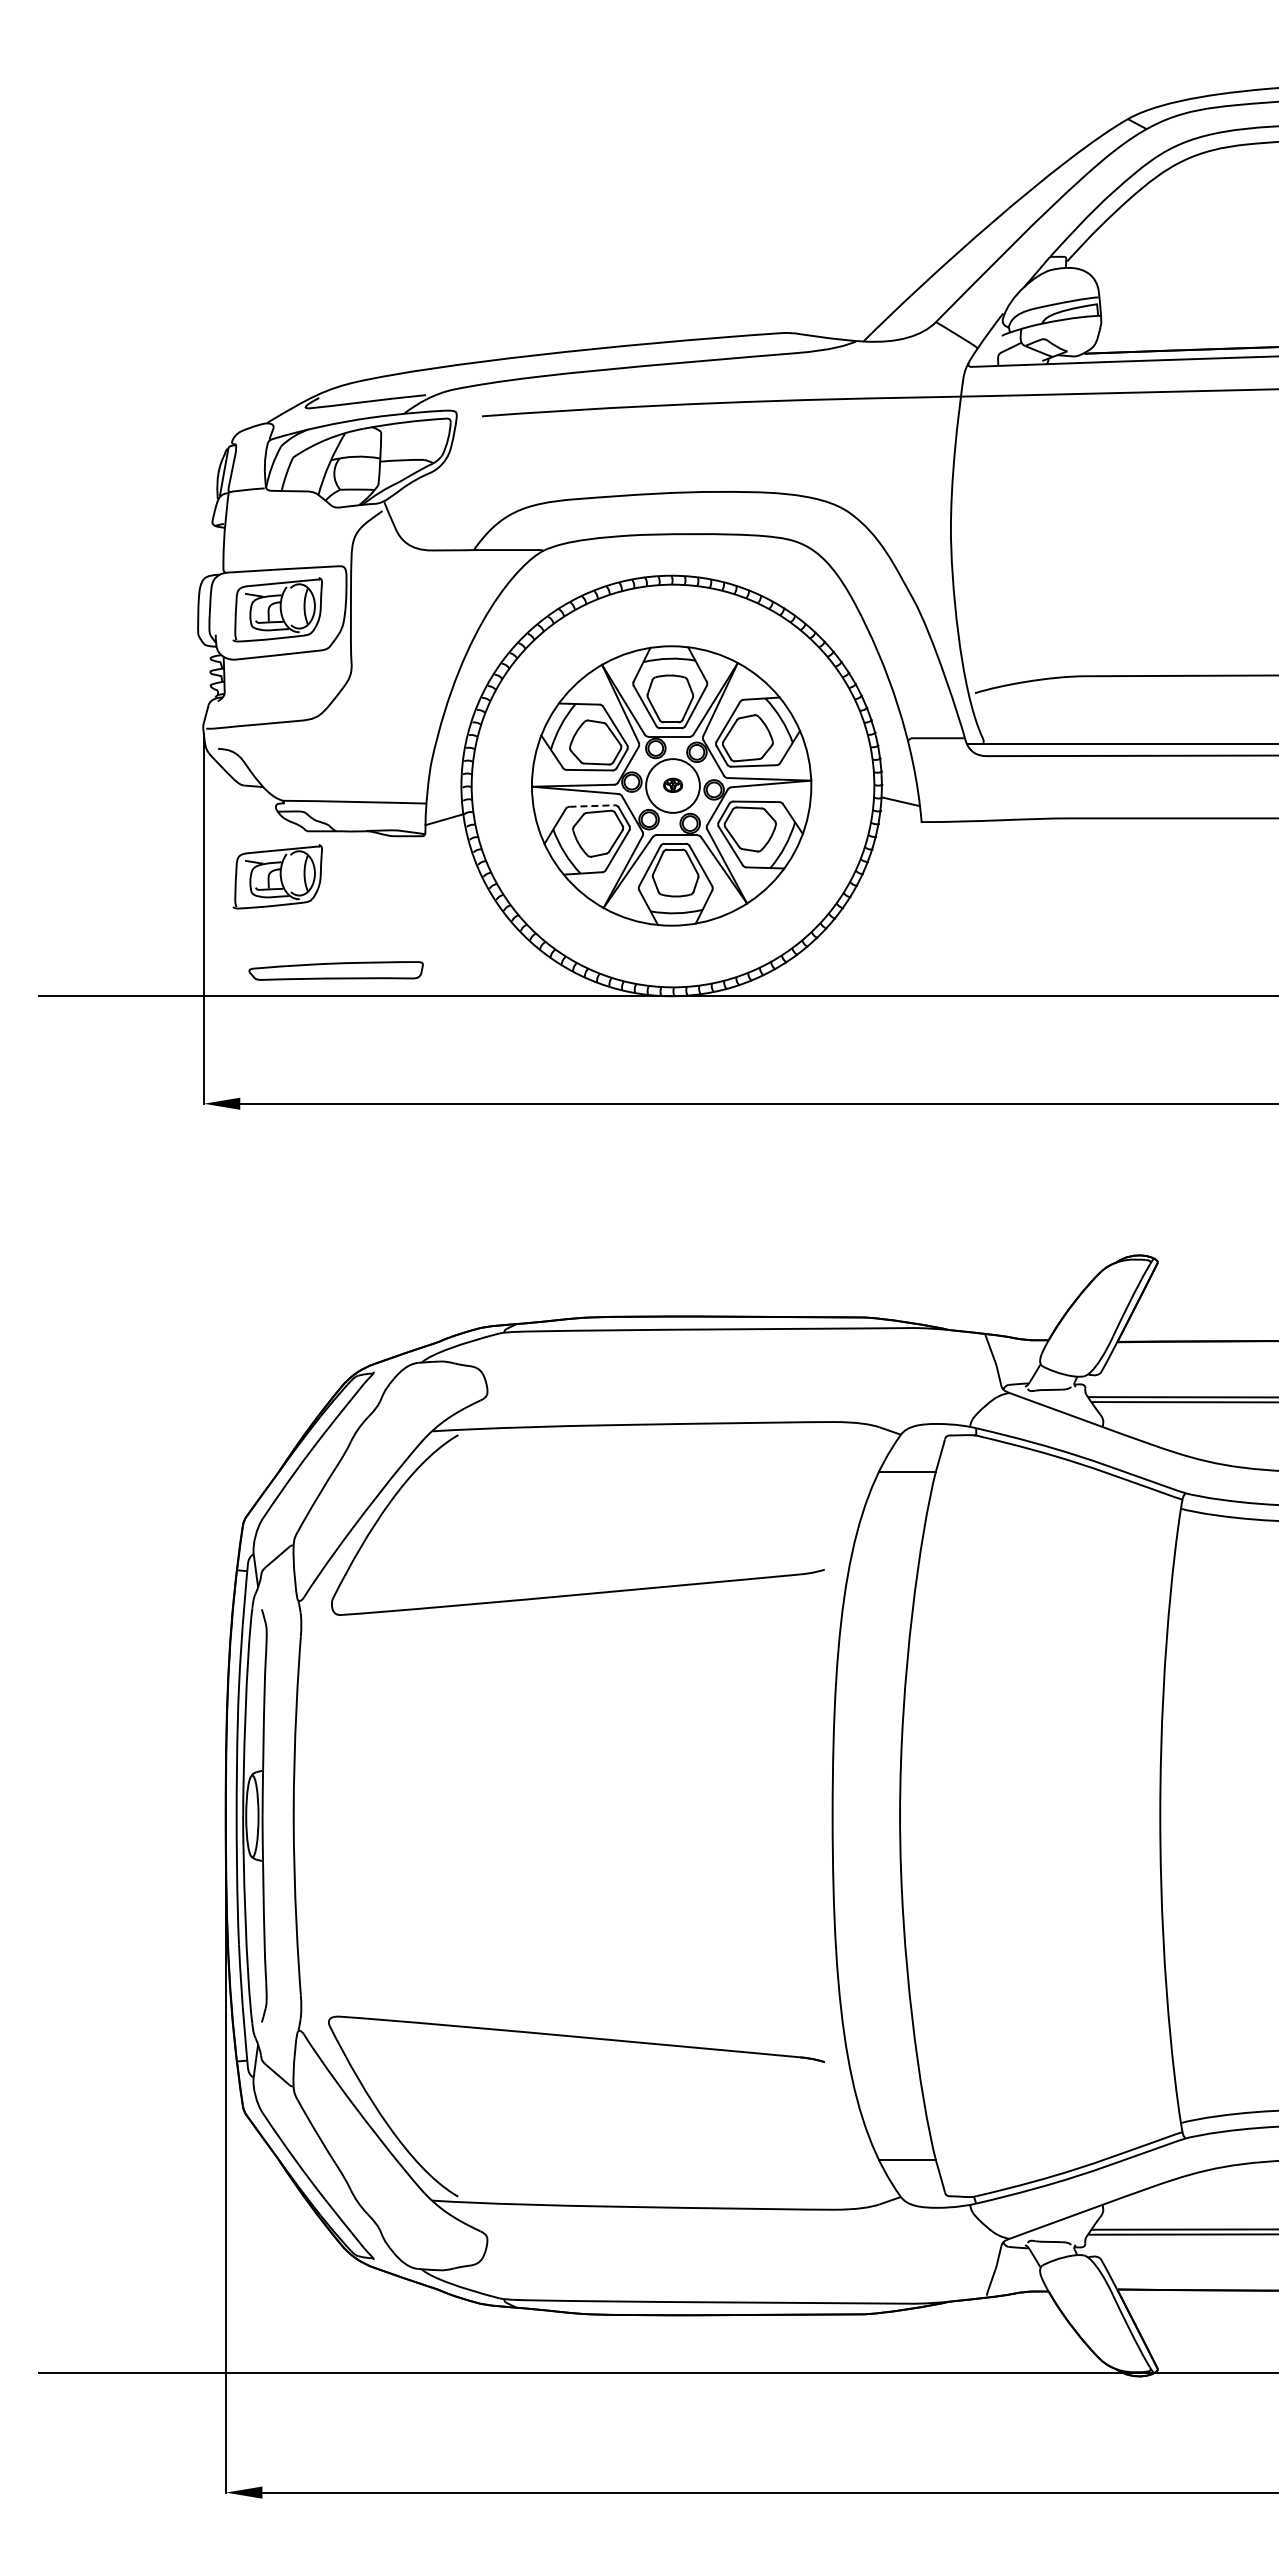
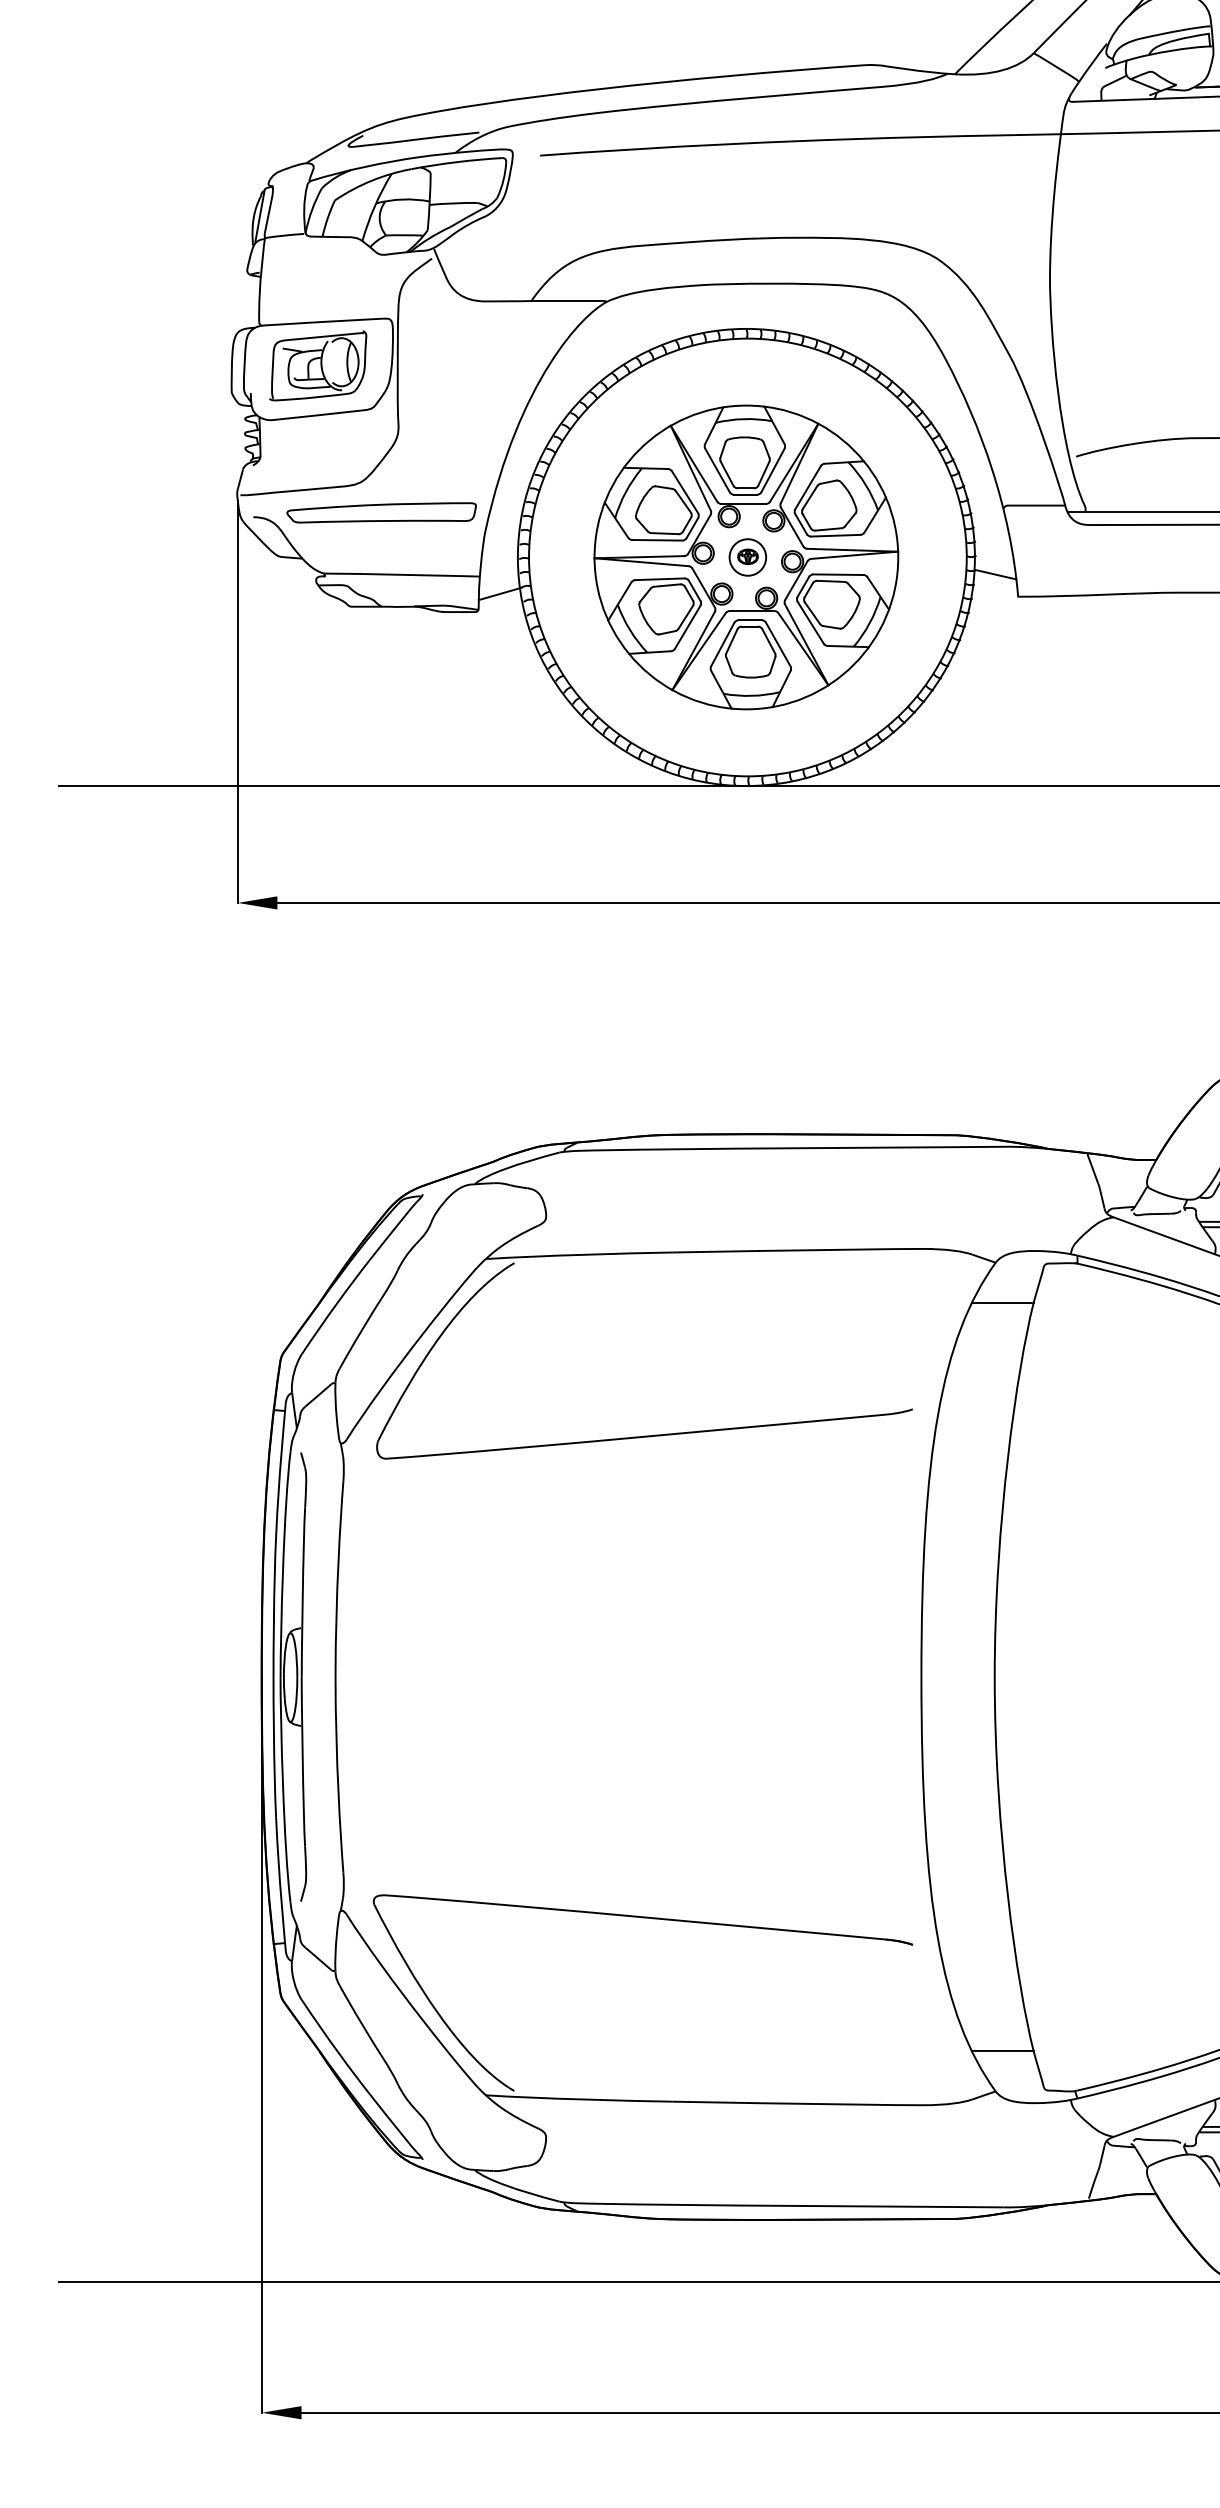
circle: (672, 785) -> (747, 556), size x0.62
line: (592, 806) -> (660, 579), dashed -> solid
part: (277, 876) -> (317, 655), removed
part: (335, 970) -> (380, 512), moved

